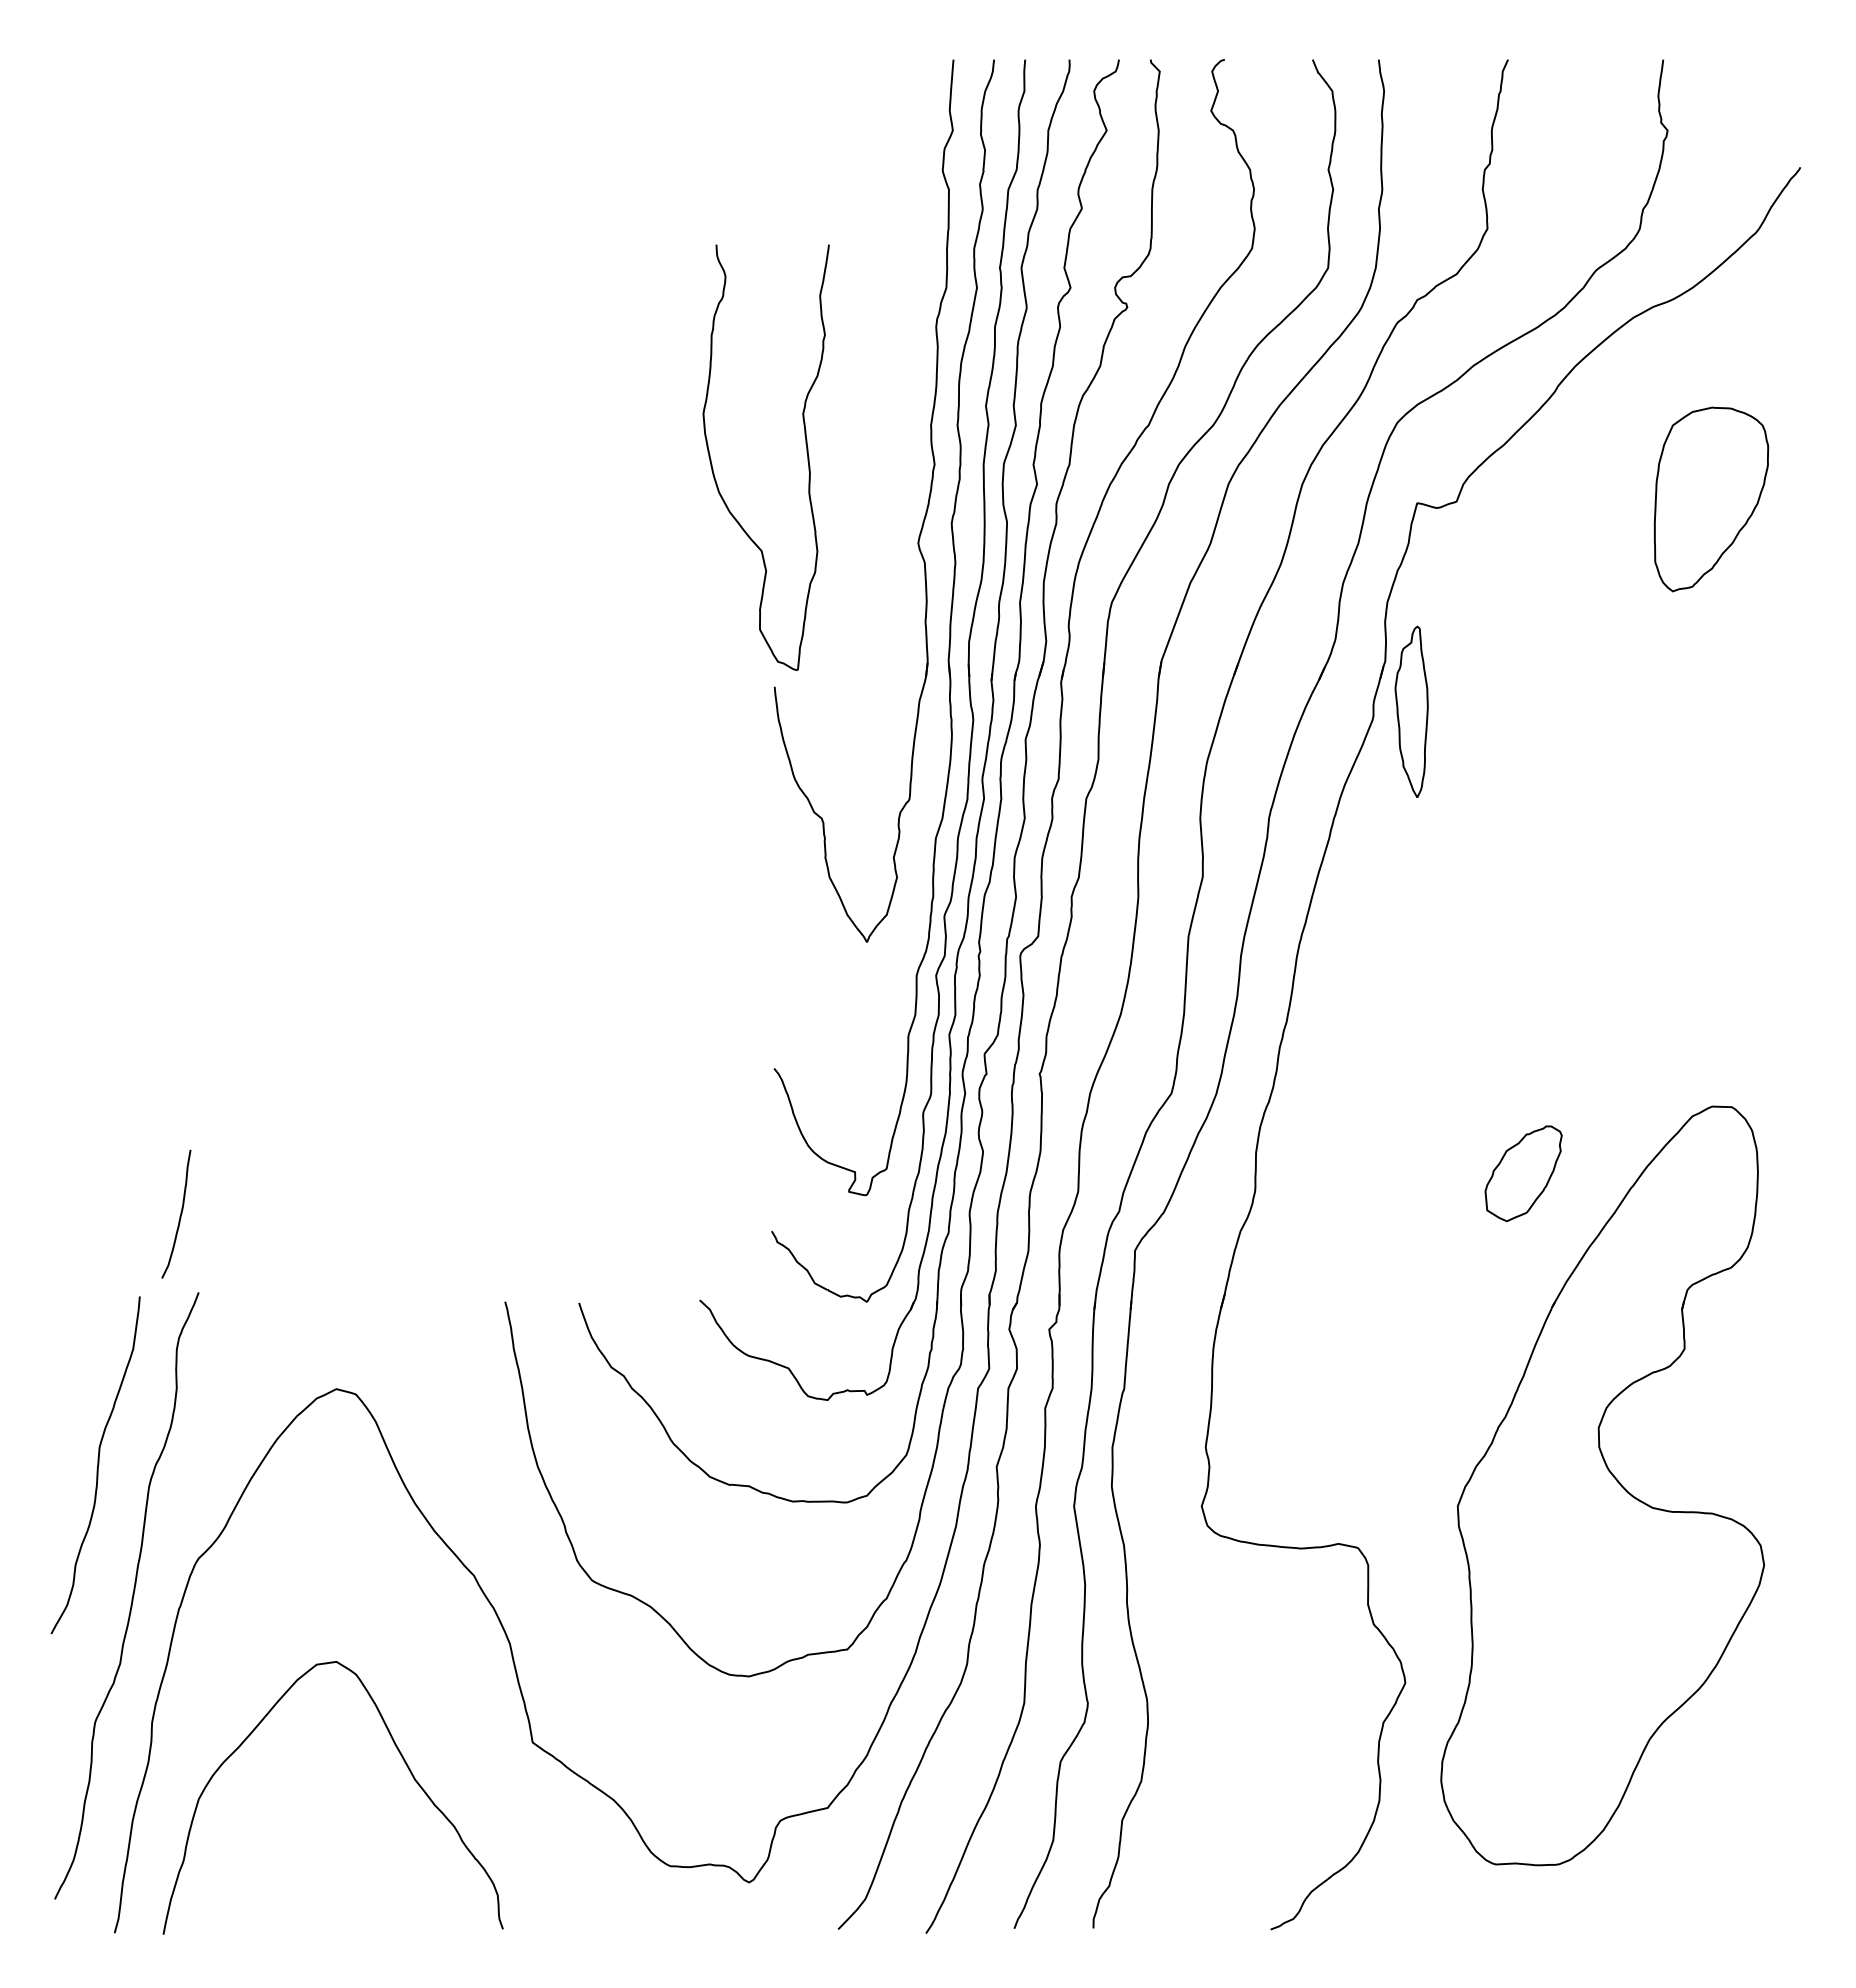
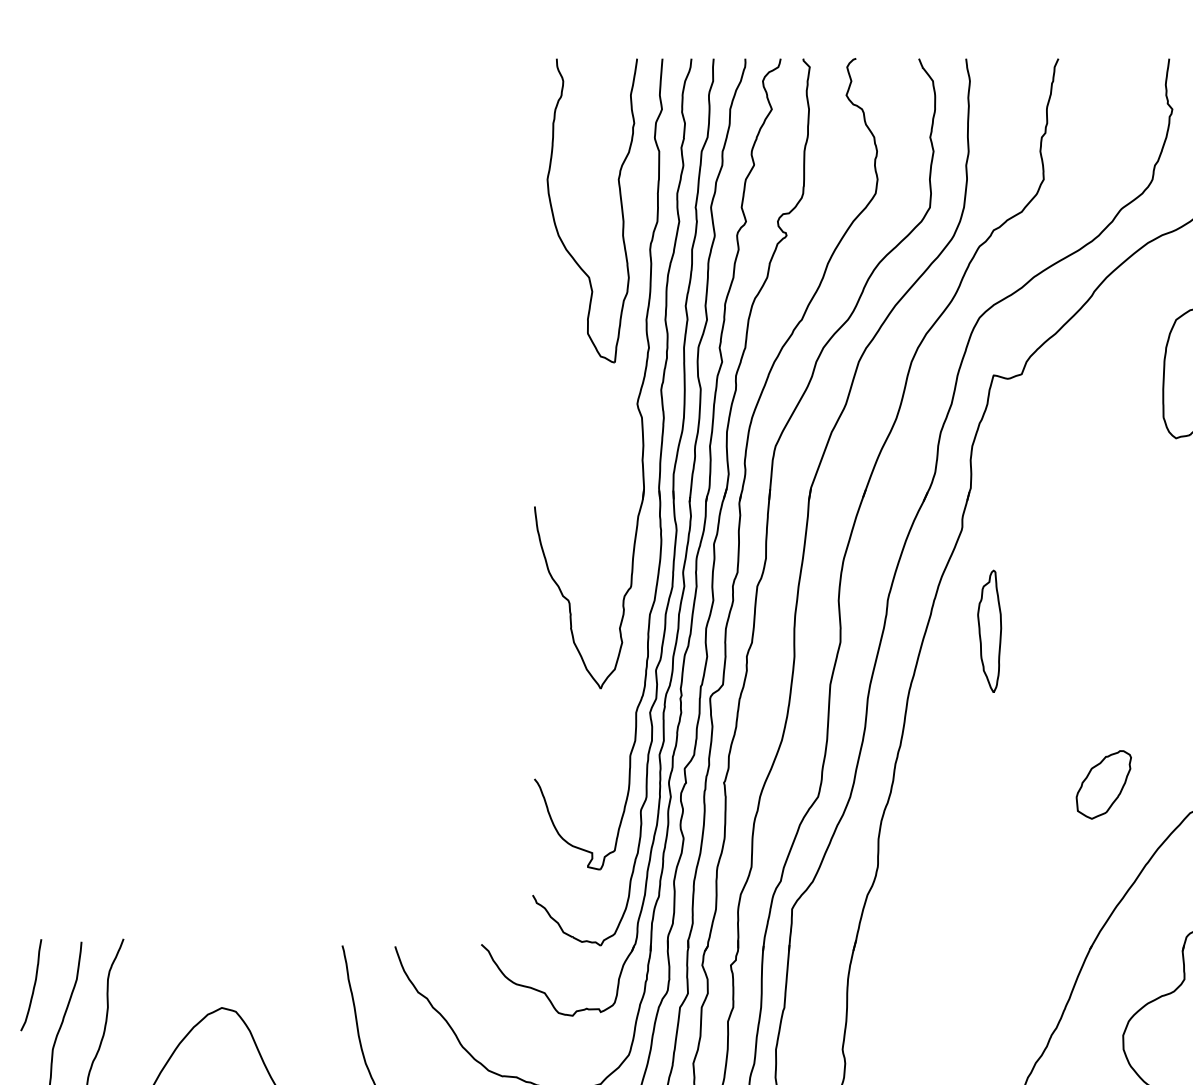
part: (806, 452) -> (621, 207), moved
part: (1411, 711) -> (989, 631), moved
part: (1523, 1173) -> (1103, 784), moved
curve: (180, 1213) -> (34, 984), moved

